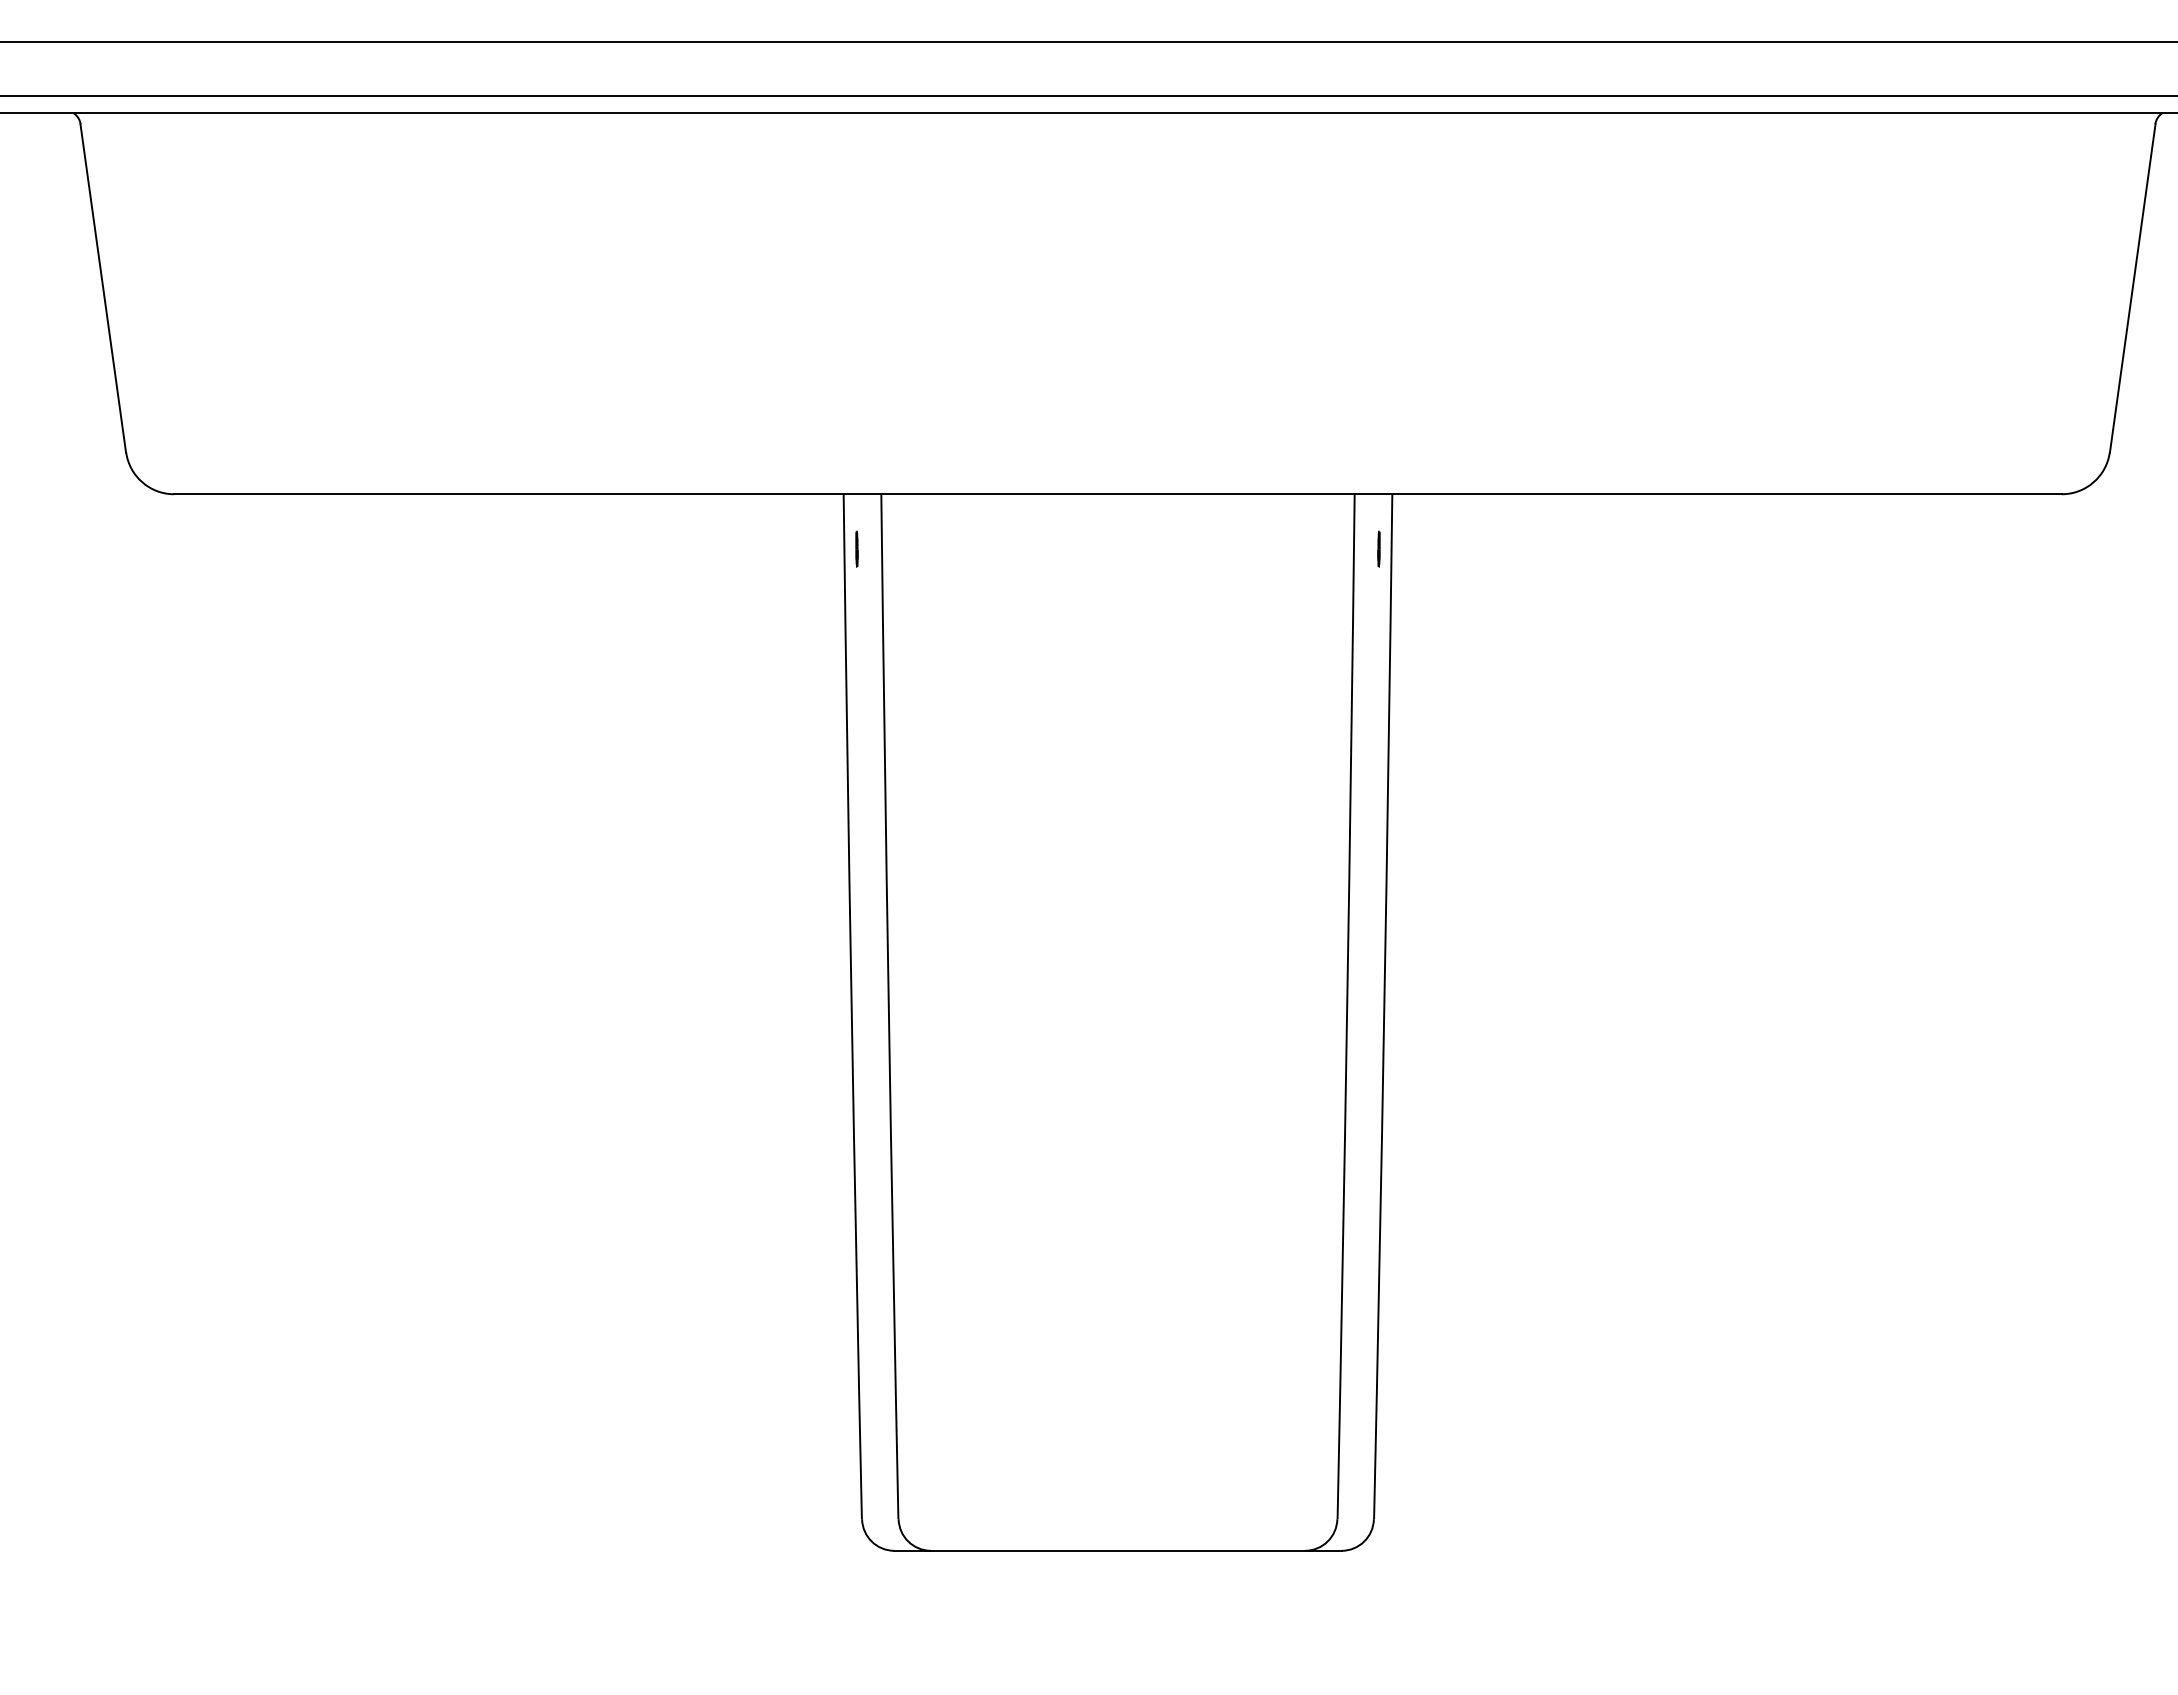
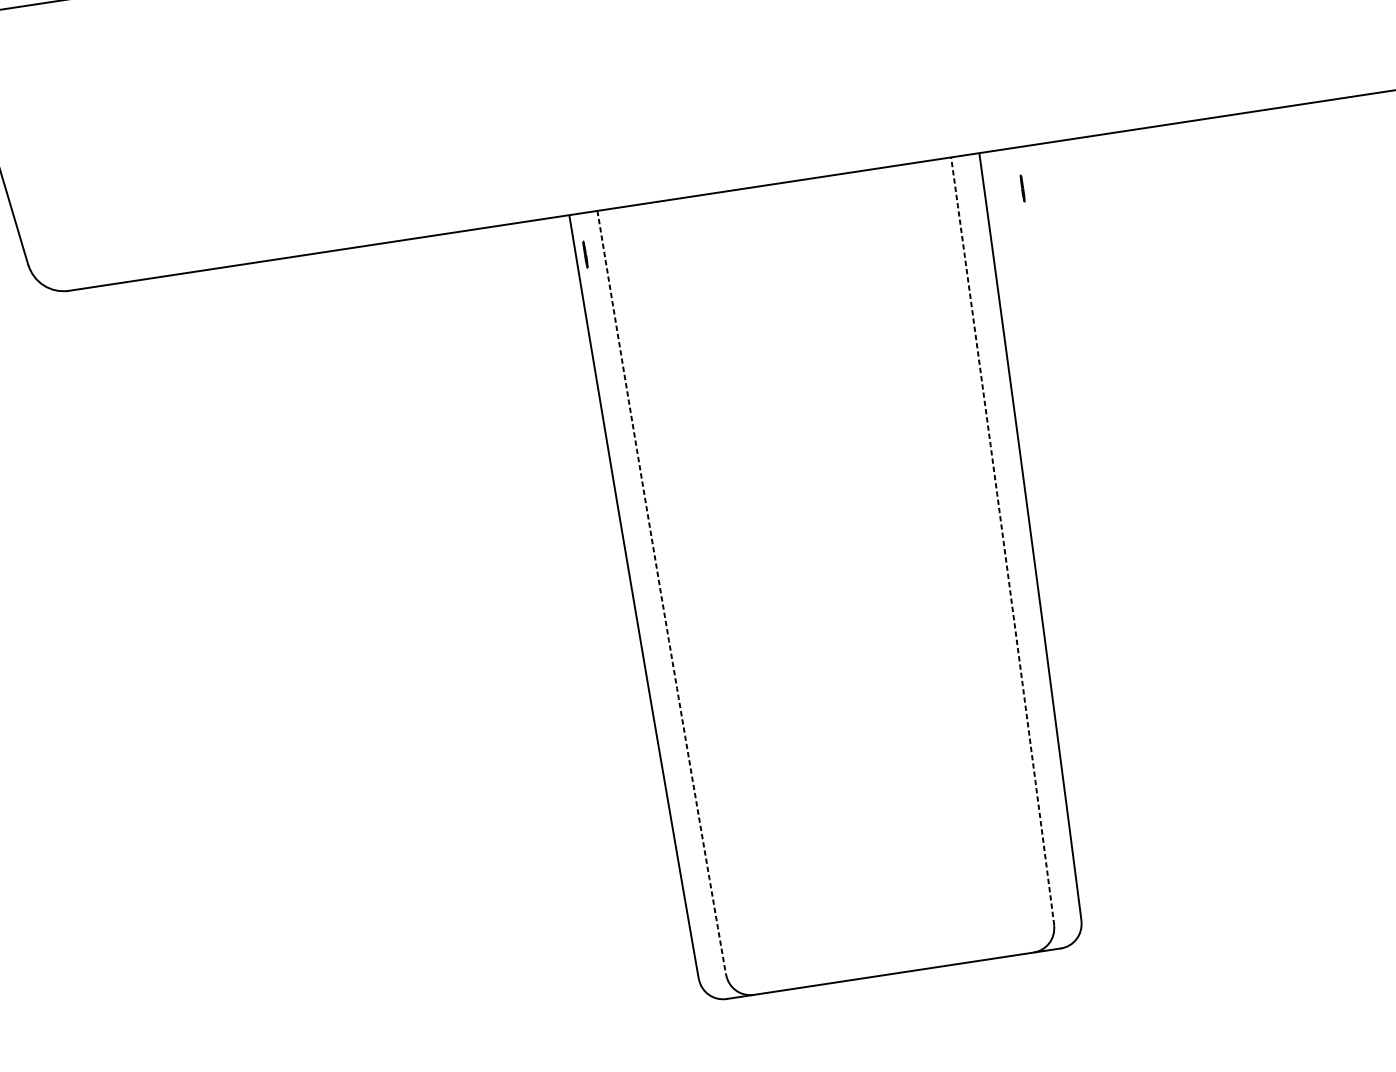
line: (1378, 548) -> (1022, 188), moved
arc: (888, 1006) -> (660, 592), solid -> dashed
arc: (1347, 1006) -> (1003, 541), solid -> dashed

